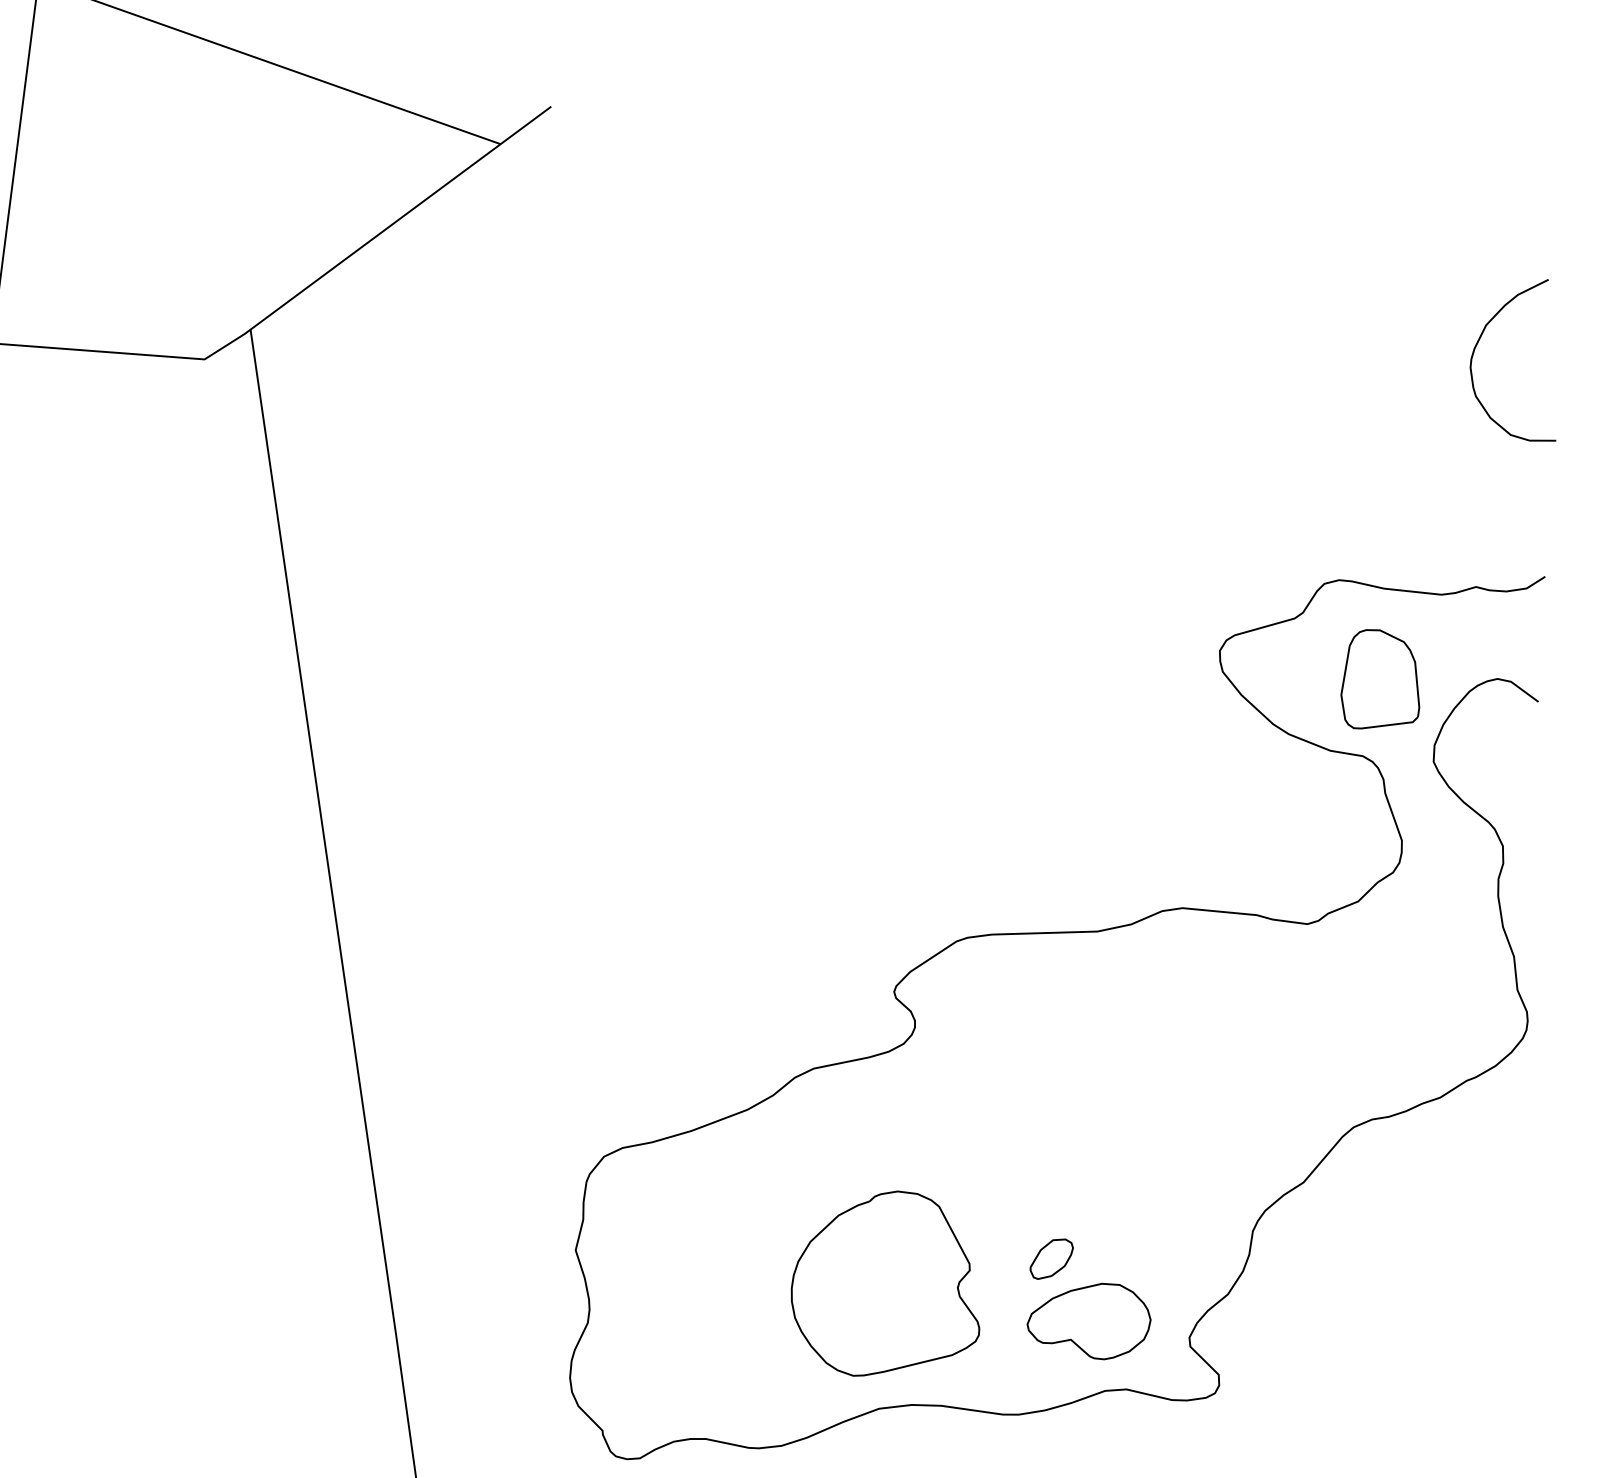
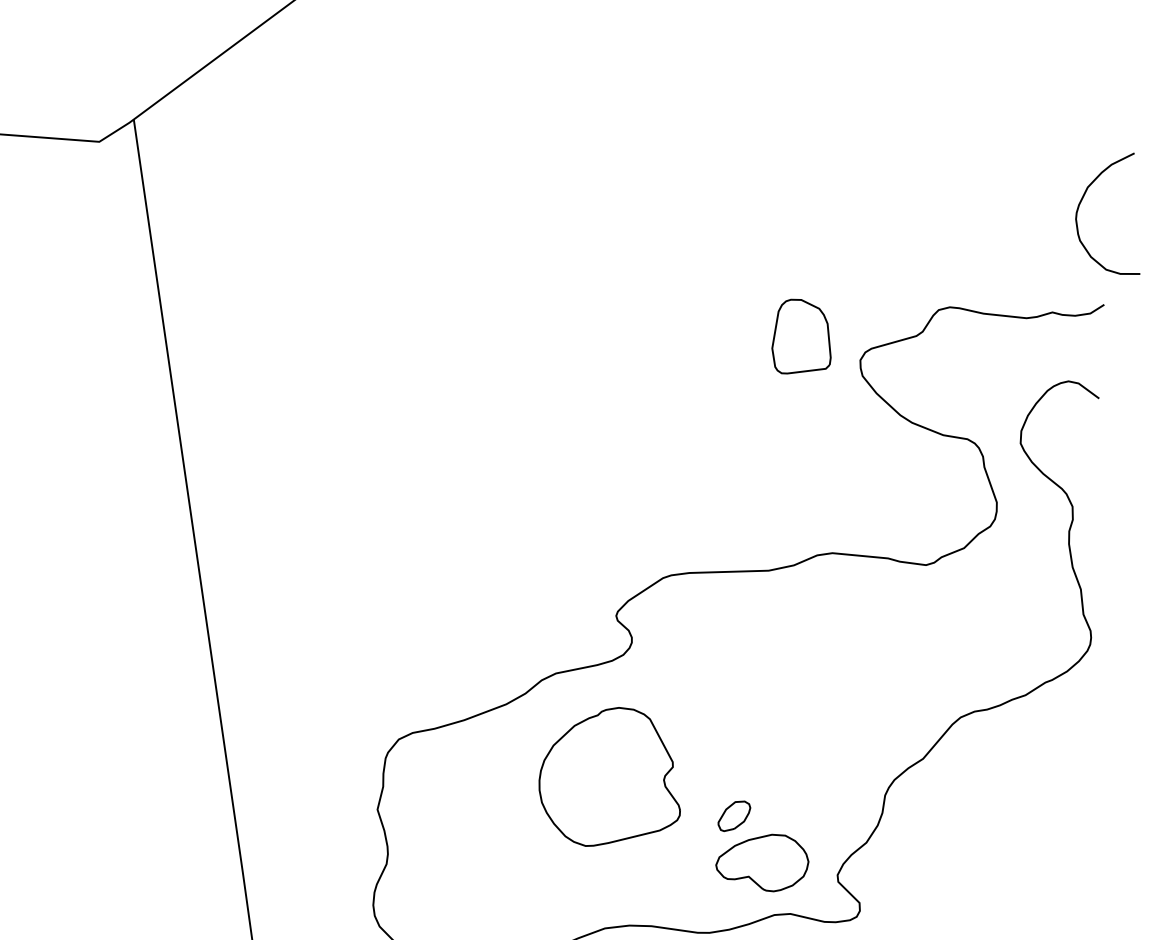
curve: (1478, 343) -> (1082, 201), moved
part: (1380, 679) -> (801, 336), moved
part: (885, 1283) -> (609, 776), moved

